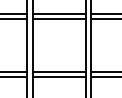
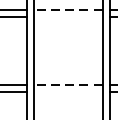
line: (59, 13) -> (68, 10), solid -> dashed
line: (58, 19) -> (67, 17), removed
line: (59, 71) -> (68, 84), solid -> dashed
line: (58, 77) -> (67, 92), removed

